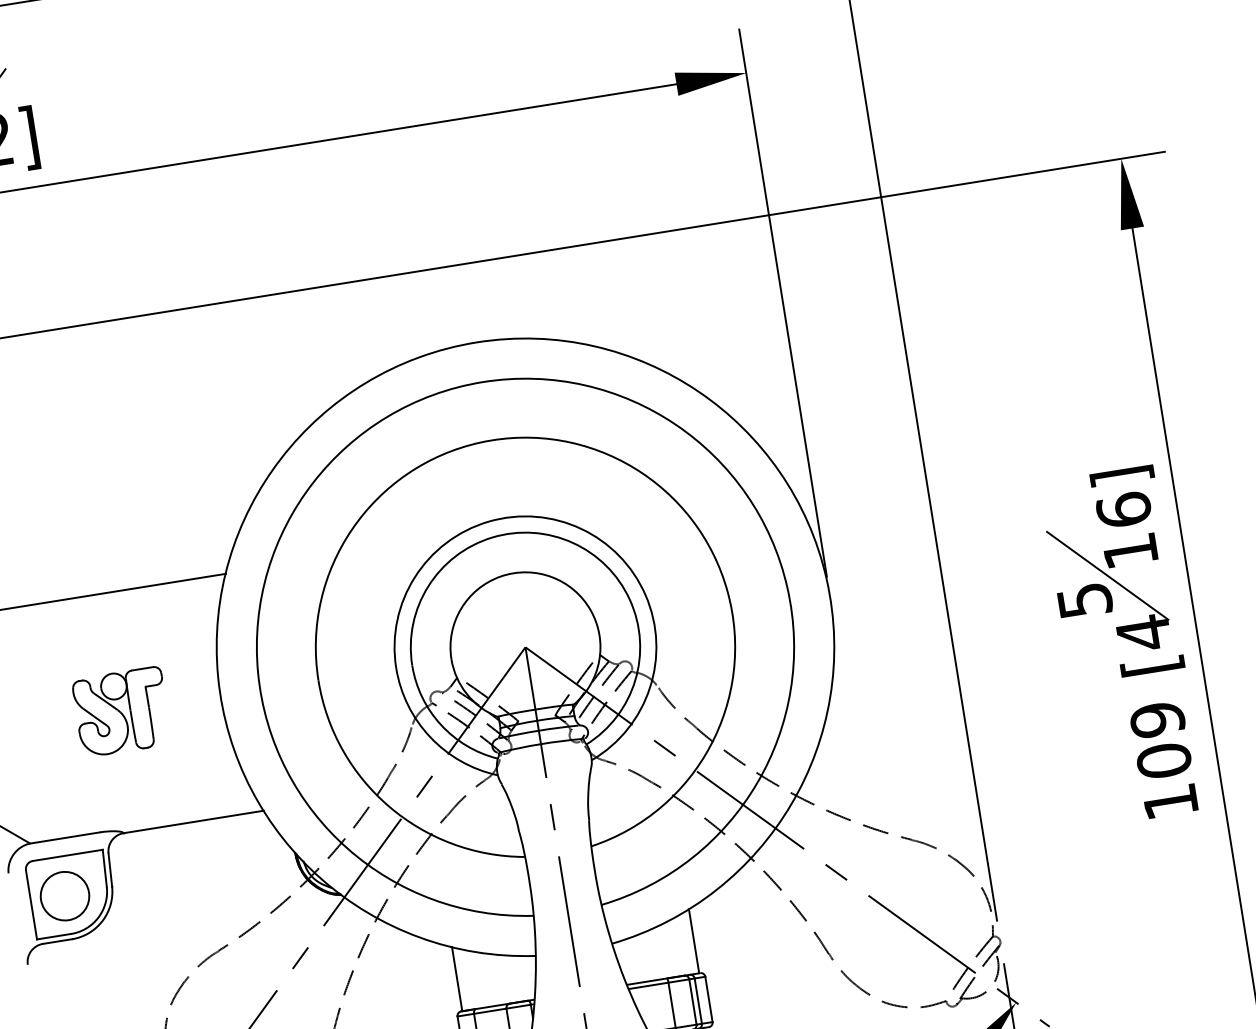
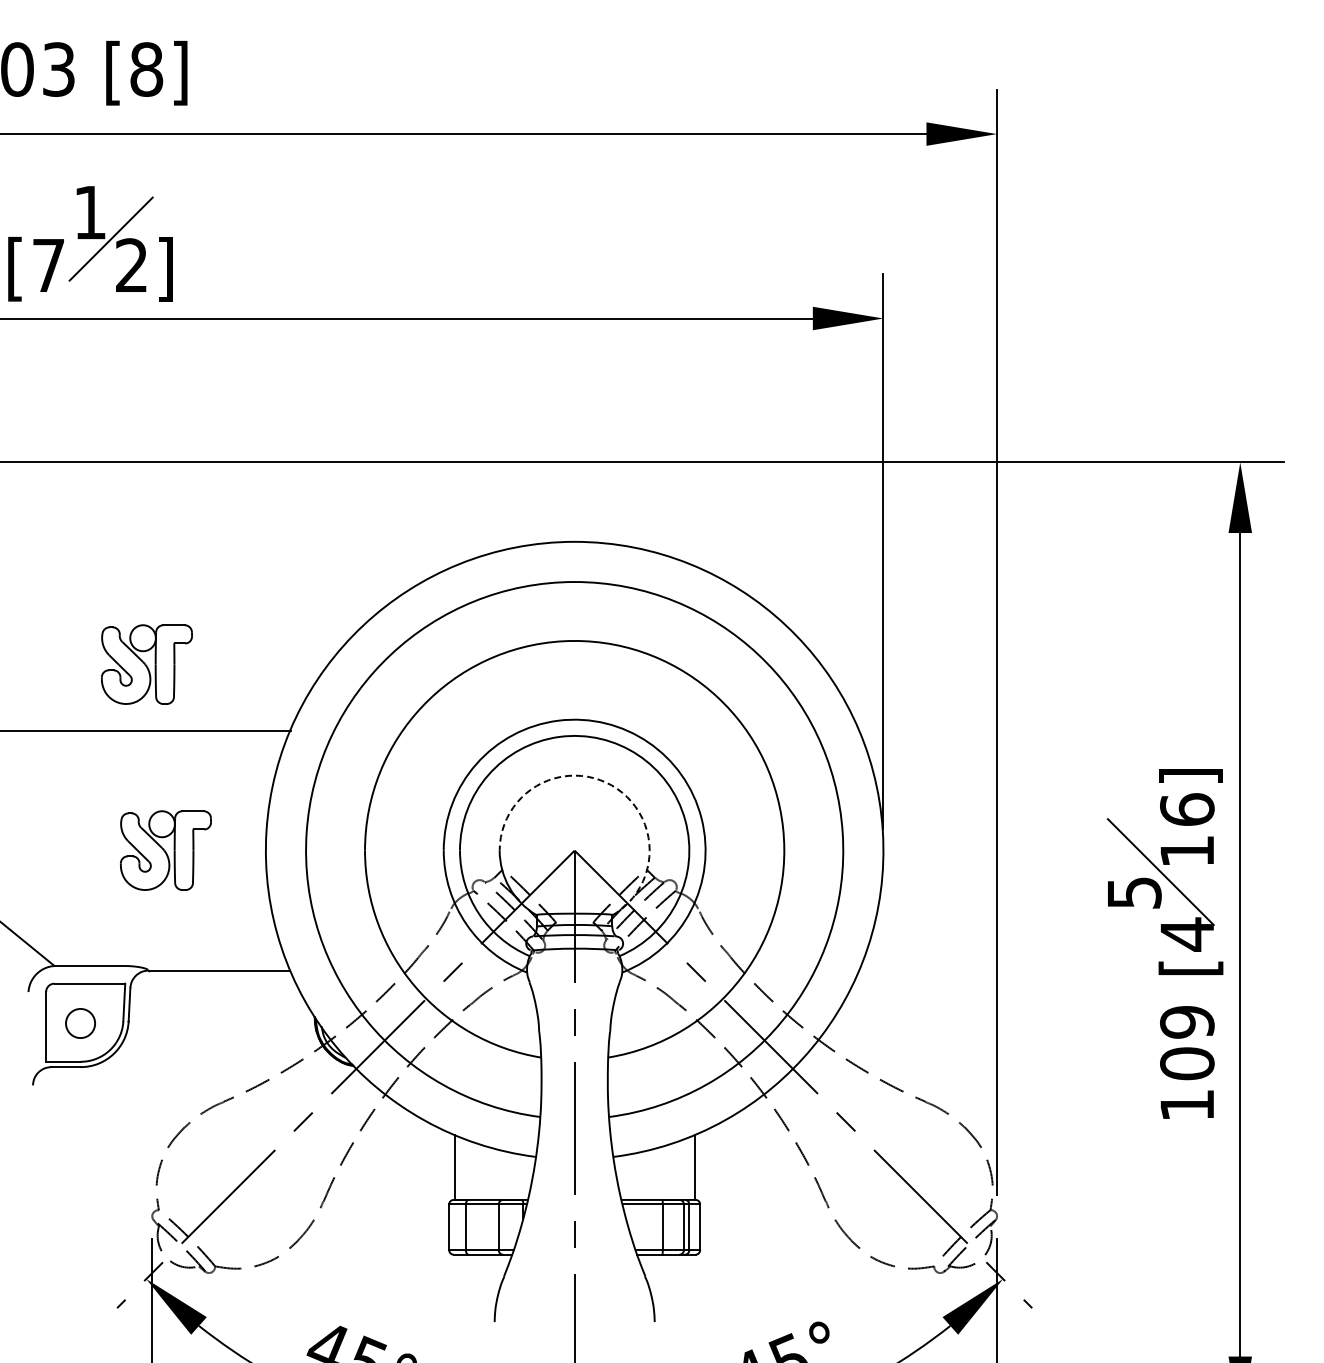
part: (73, 531) -> (146, 664), added
arc: (551, 577) -> (611, 785), solid -> dashed
circle: (64, 896) -> (80, 1023), size x0.6

